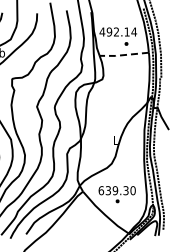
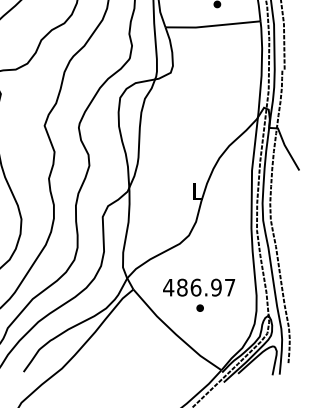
line: (123, 55) -> (211, 26), dashed -> solid
text: (116, 190) -> (198, 287), 639.30 -> 486.97

